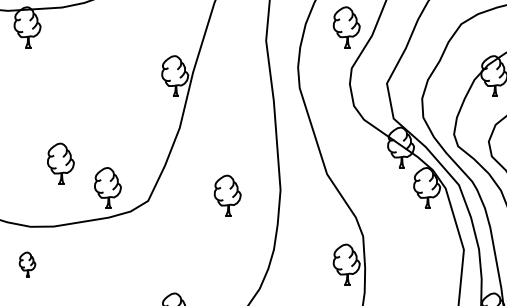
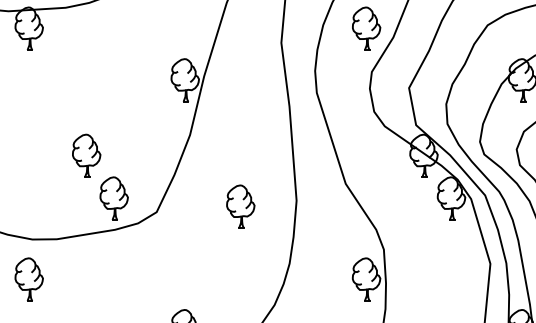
part: (60, 163) -> (86, 155), moved
part: (27, 264) -> (29, 279), size x1.67

